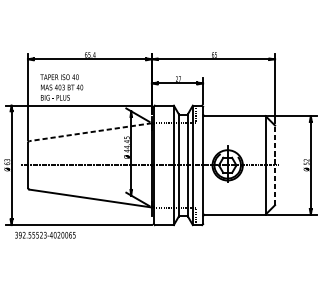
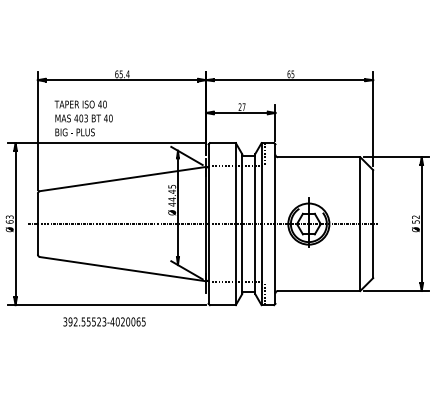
line: (91, 132) -> (123, 179), dashed -> solid
line: (275, 164) -> (373, 223), dashed -> solid
text: (45, 234) -> (104, 321), moved

